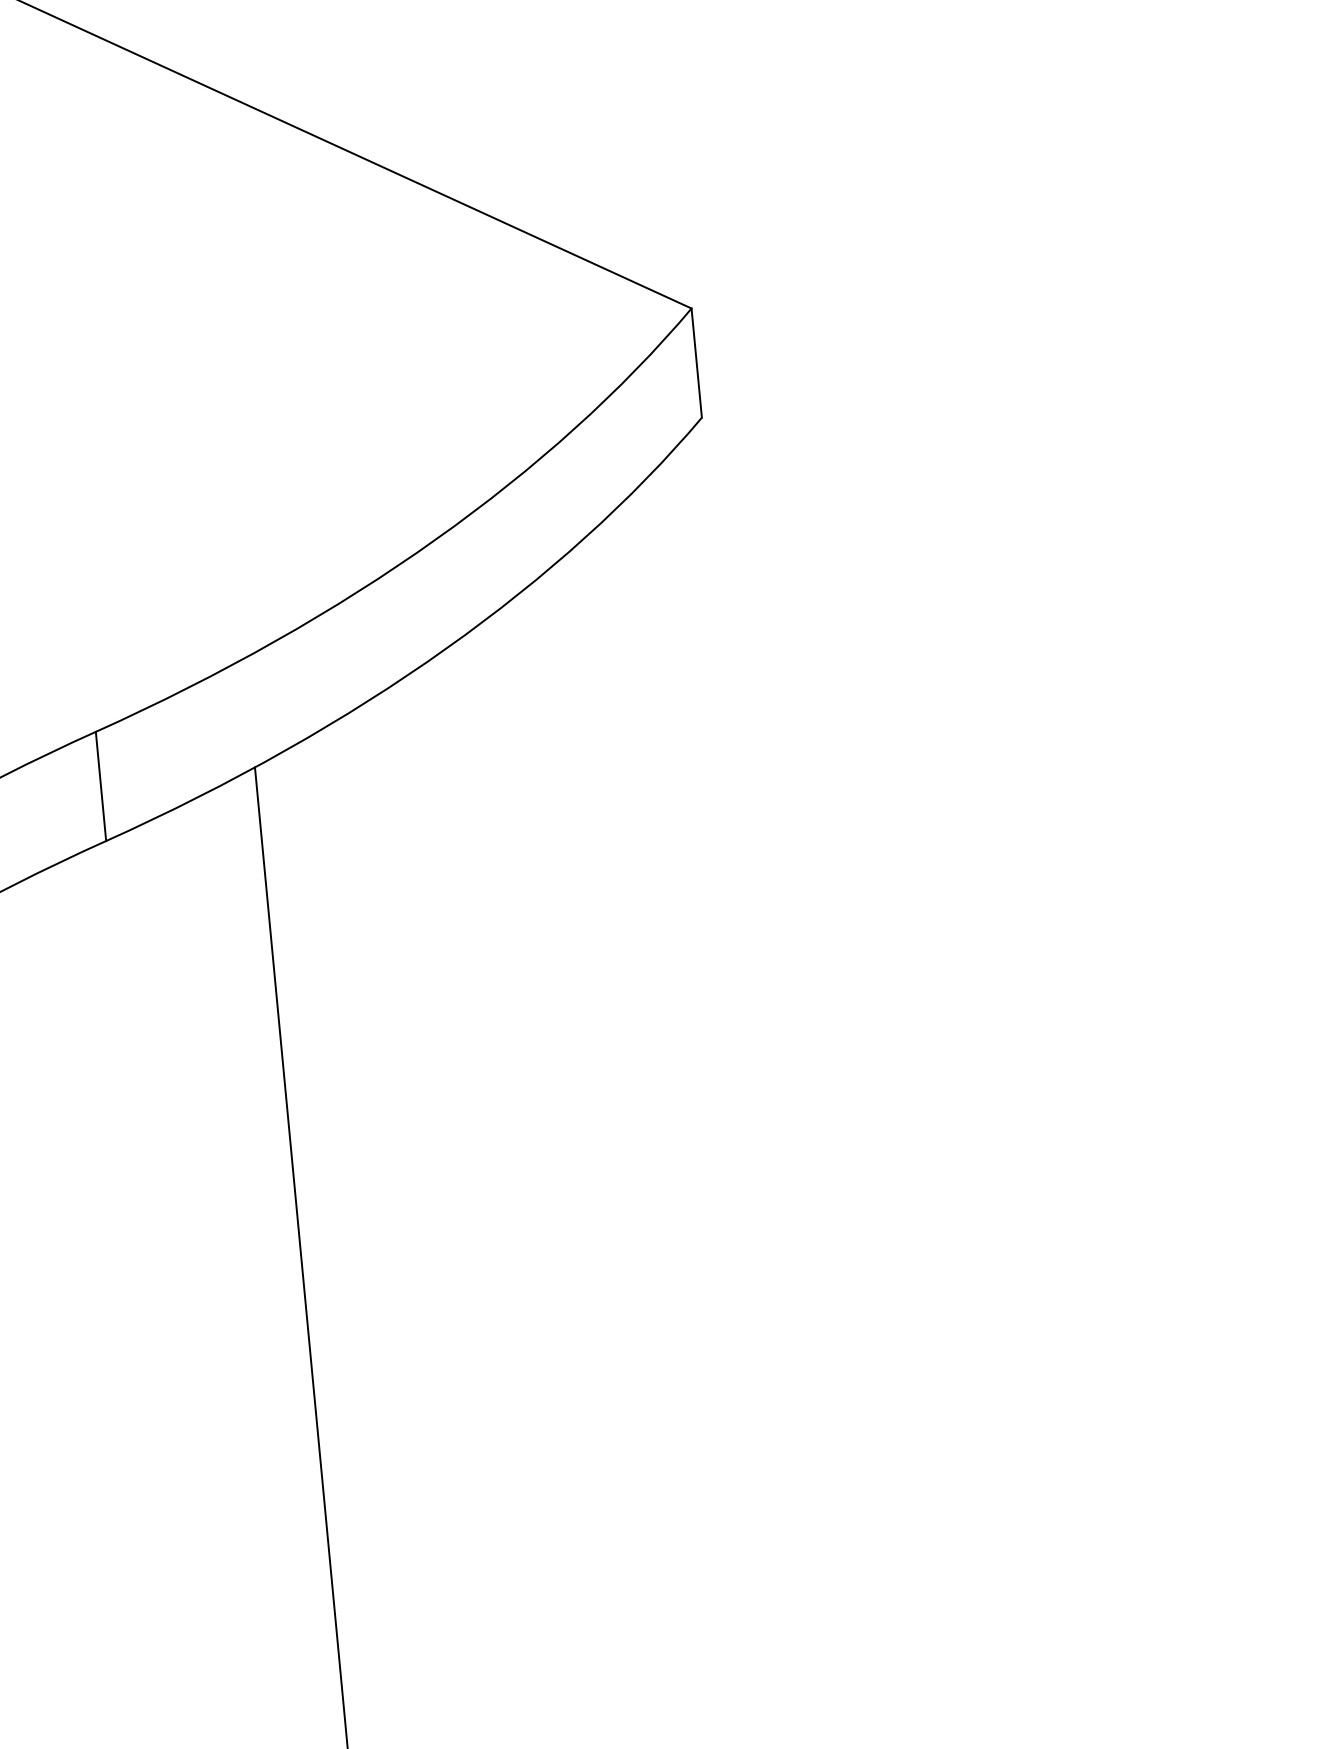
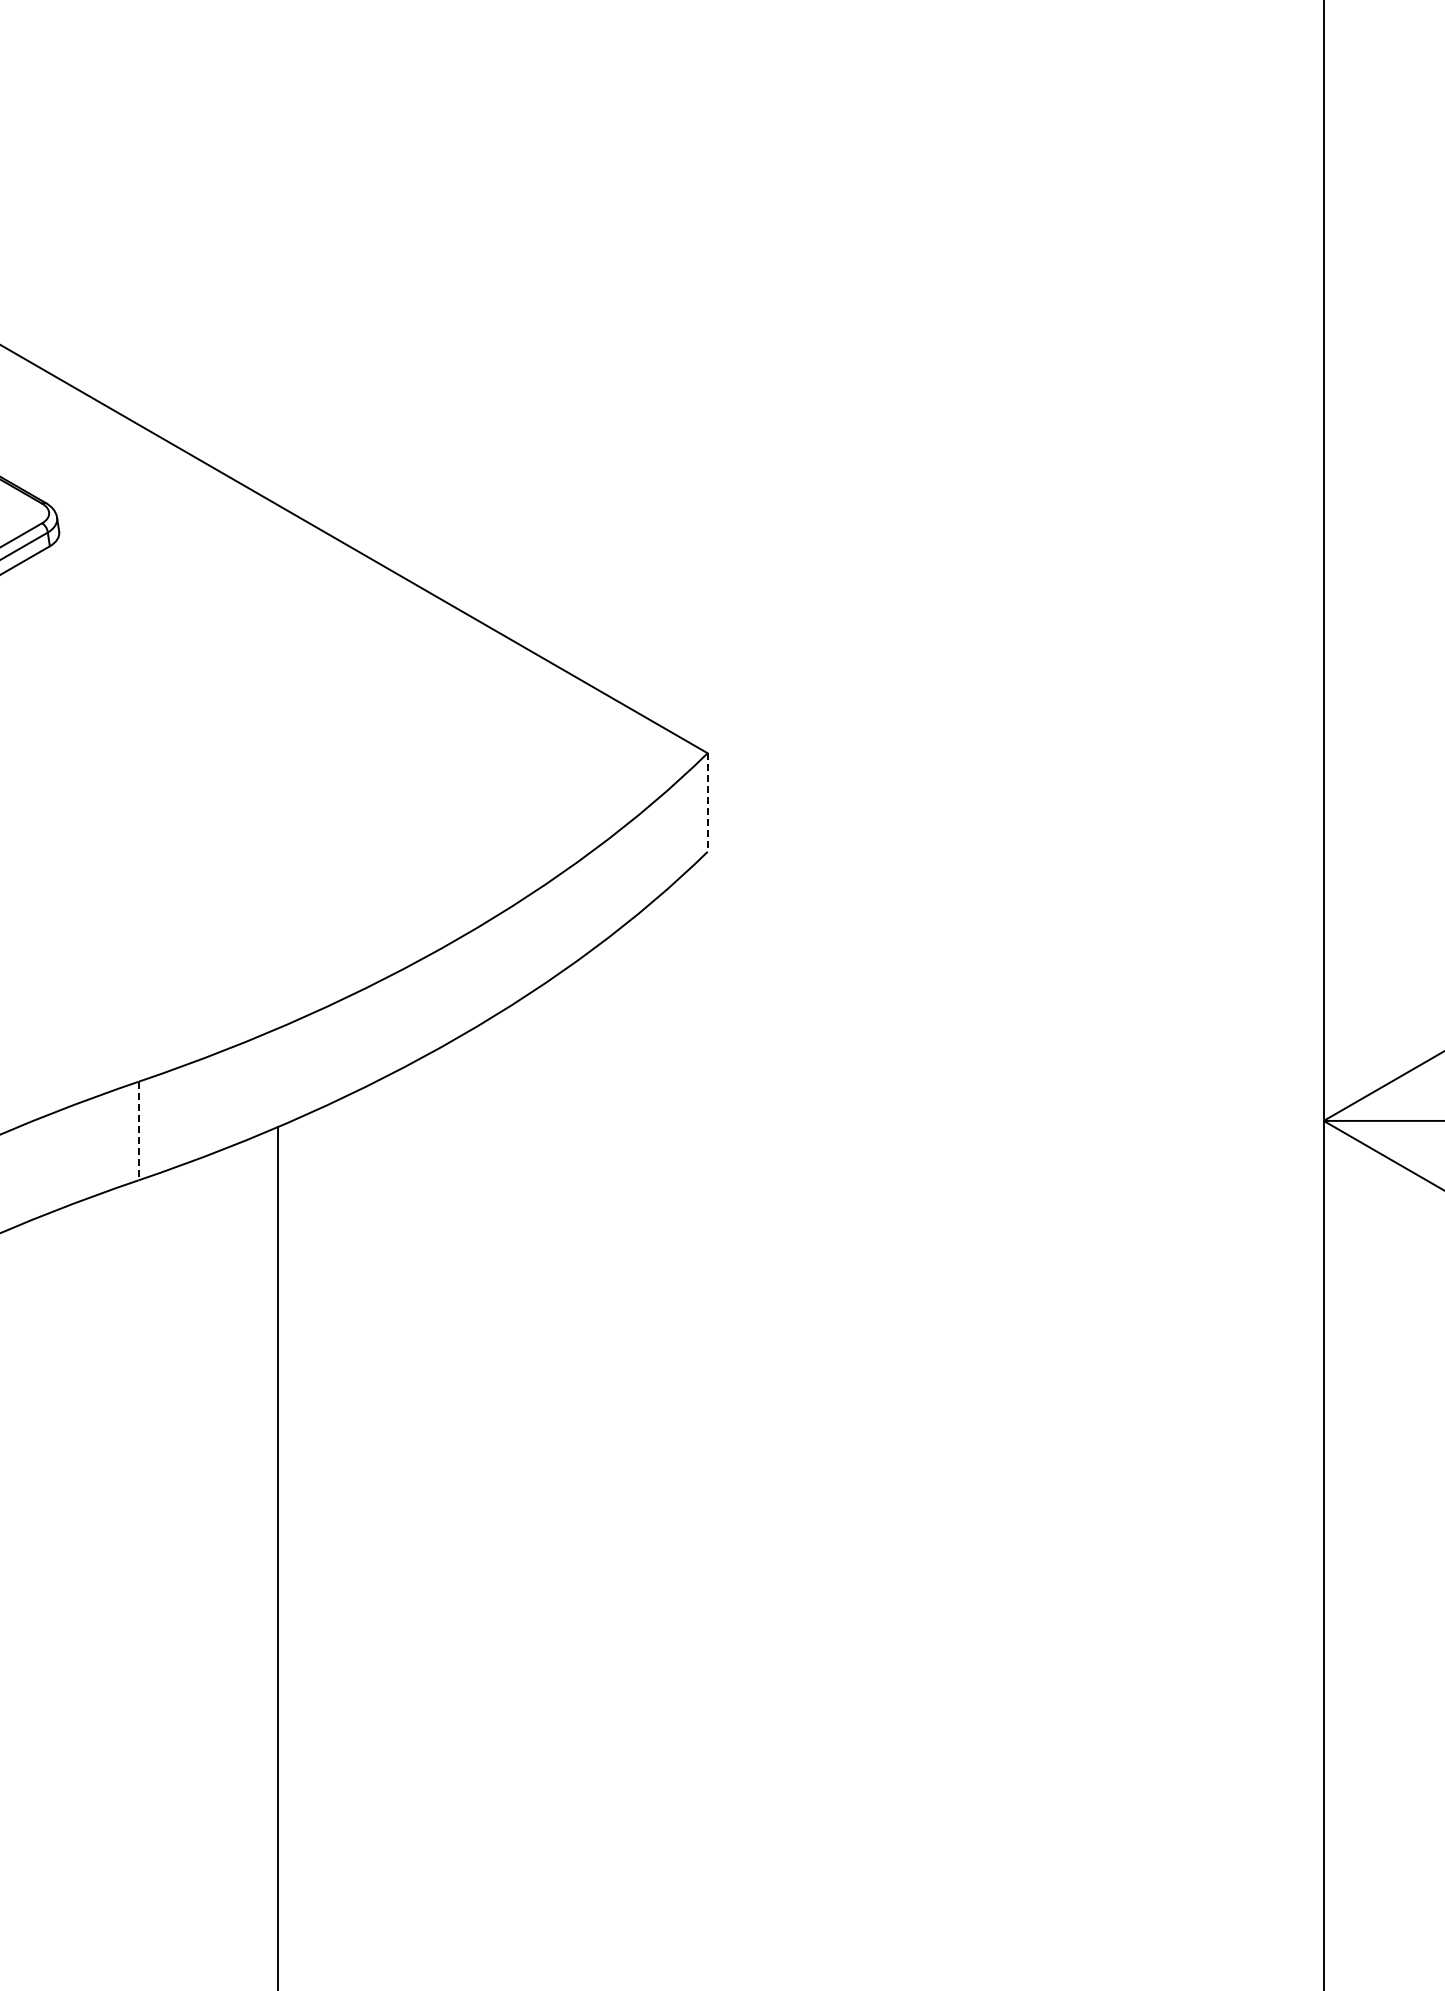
line: (696, 364) -> (707, 803), solid -> dashed
line: (100, 786) -> (138, 1131), solid -> dashed

